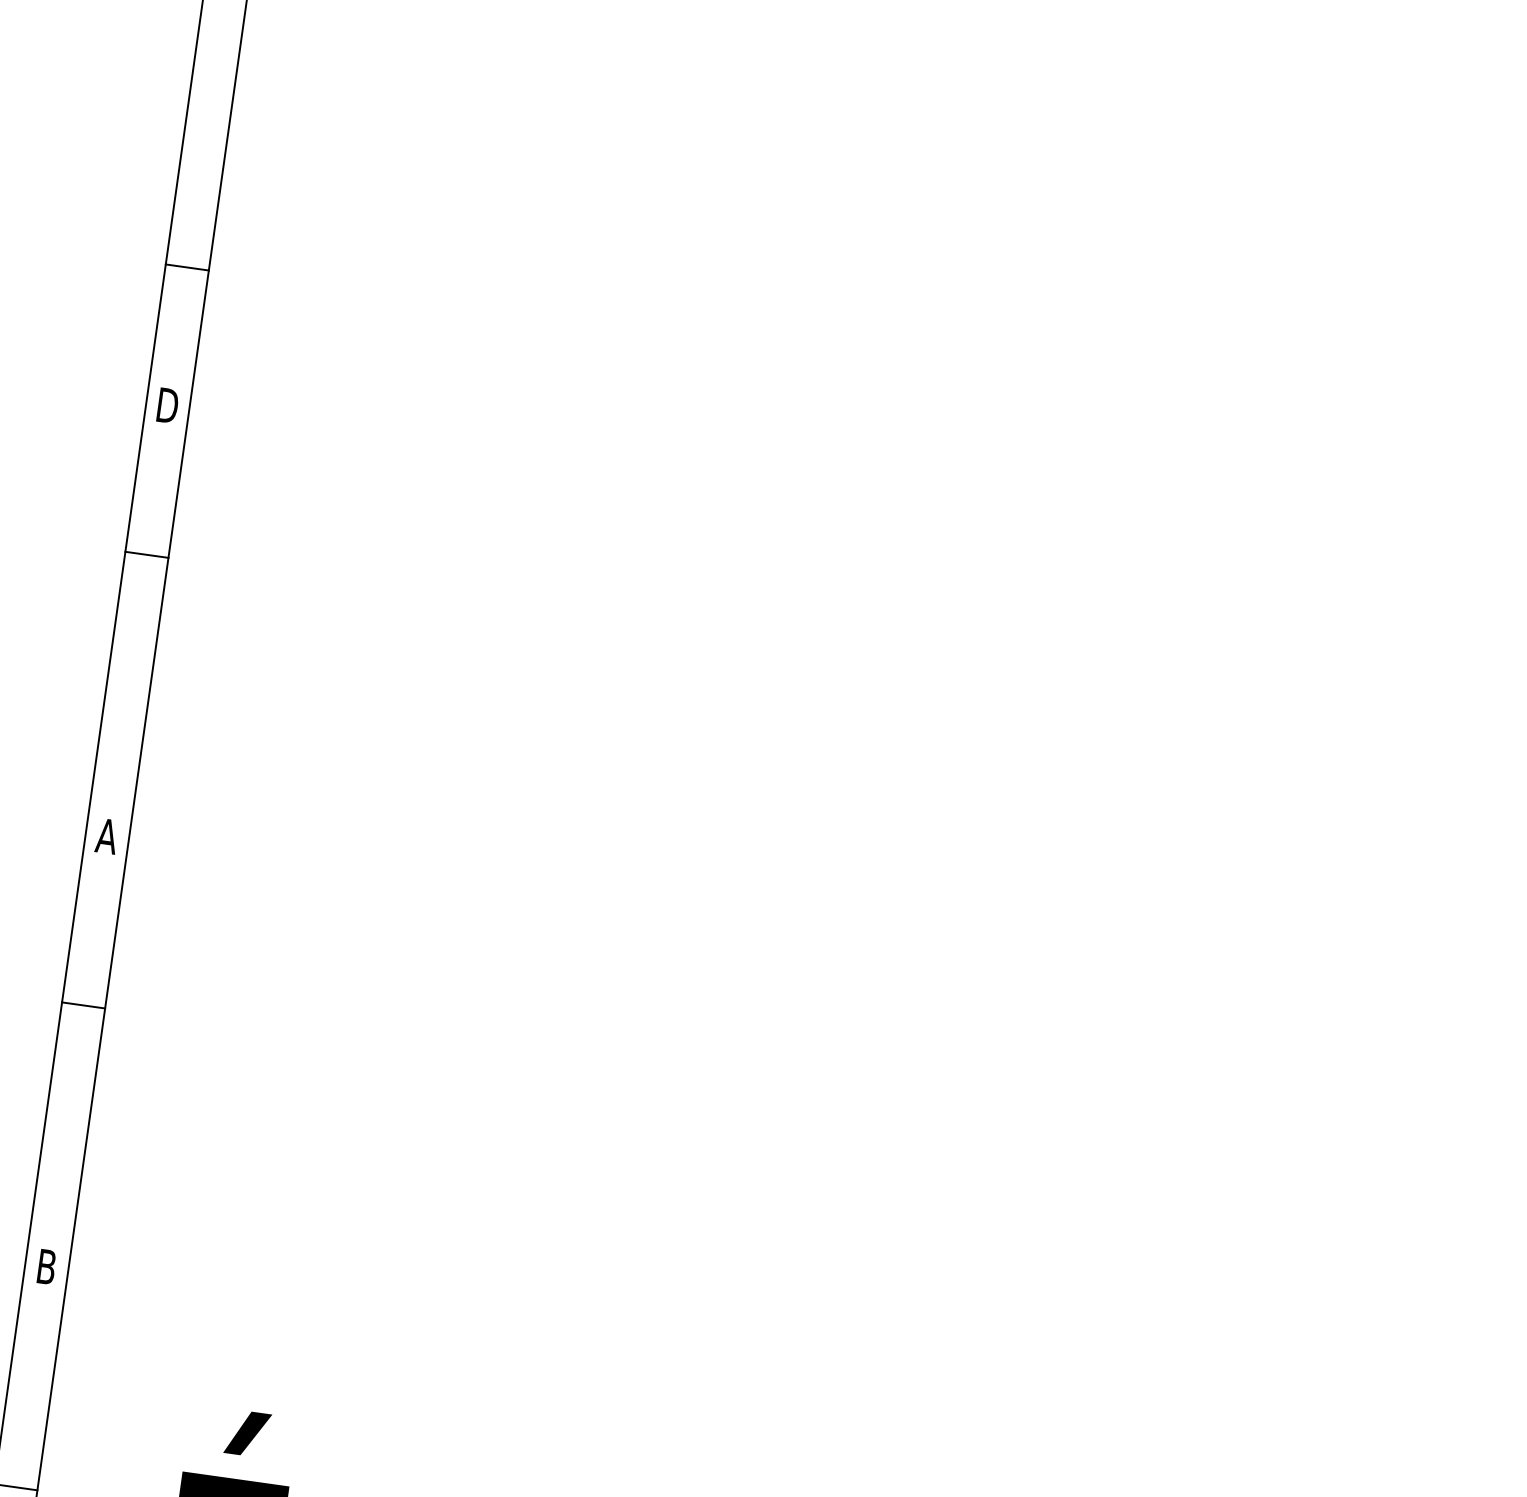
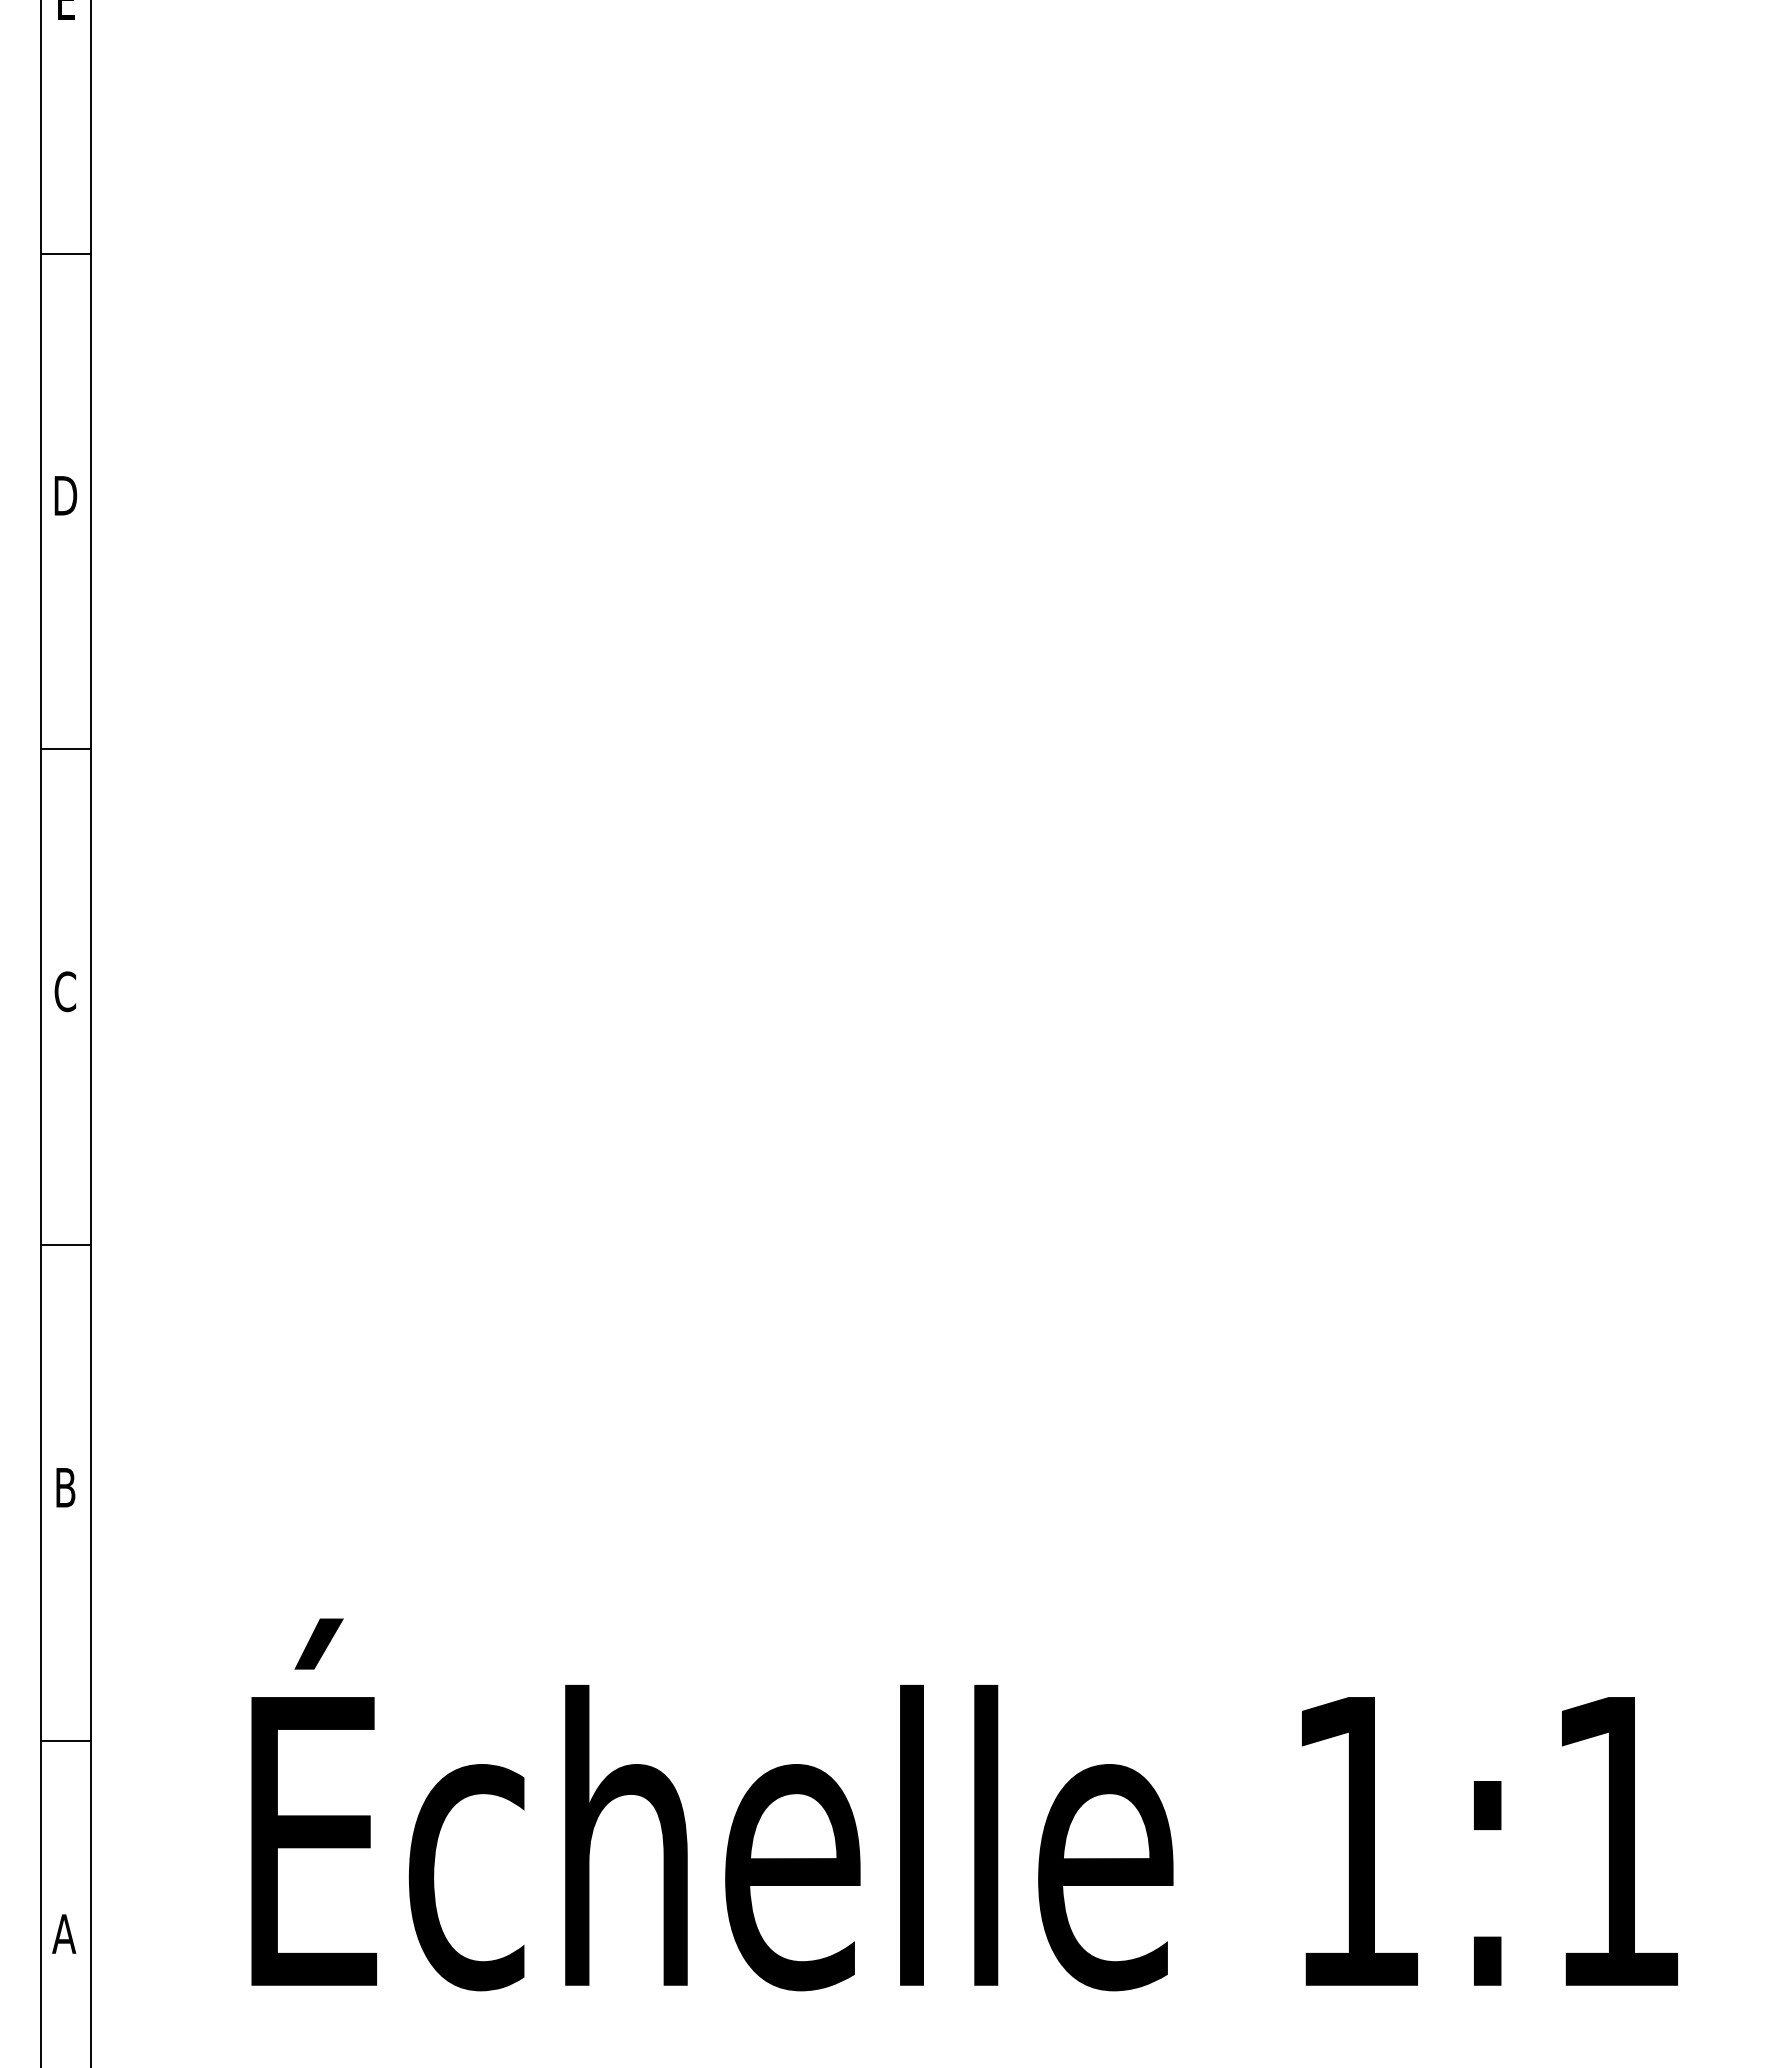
line: (187, 267) -> (65, 253), moved
line: (146, 554) -> (65, 749), moved
text: (107, 836) -> (65, 991), A -> C
line: (83, 1005) -> (65, 1245), moved

